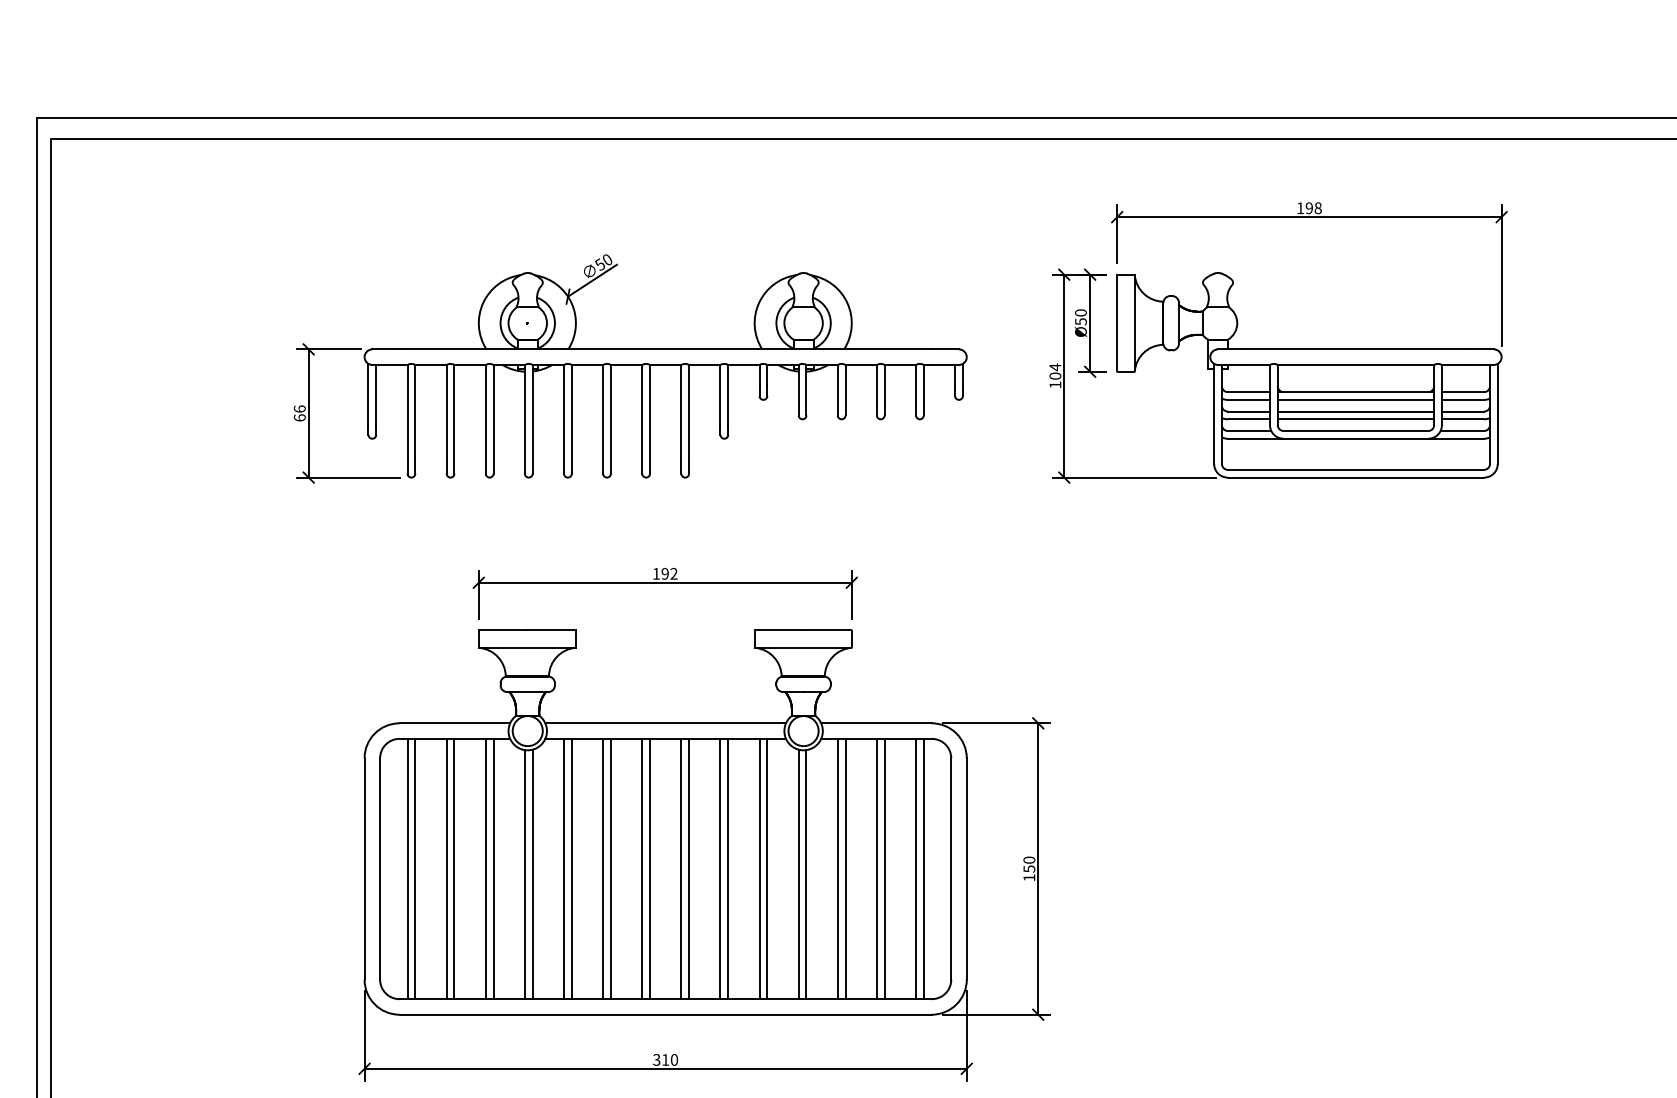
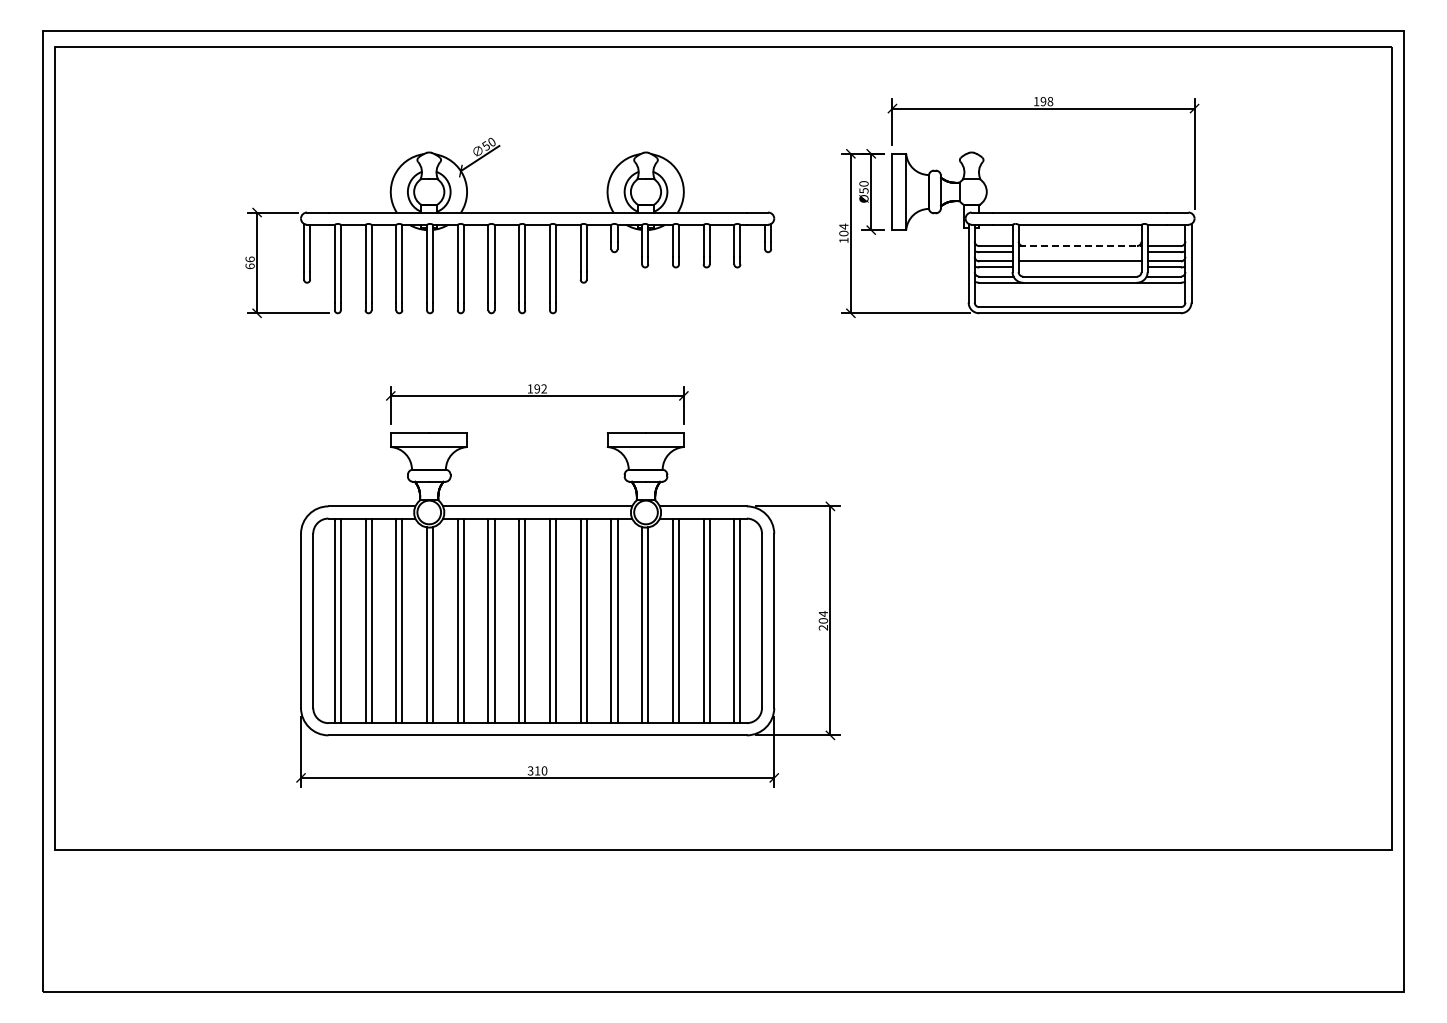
line: (1356, 392) -> (1080, 246), solid -> dashed
line: (1355, 400) -> (1079, 252), removed
line: (1355, 419) -> (1079, 267), removed
text: (1029, 868) -> (823, 620), 150 -> 204

